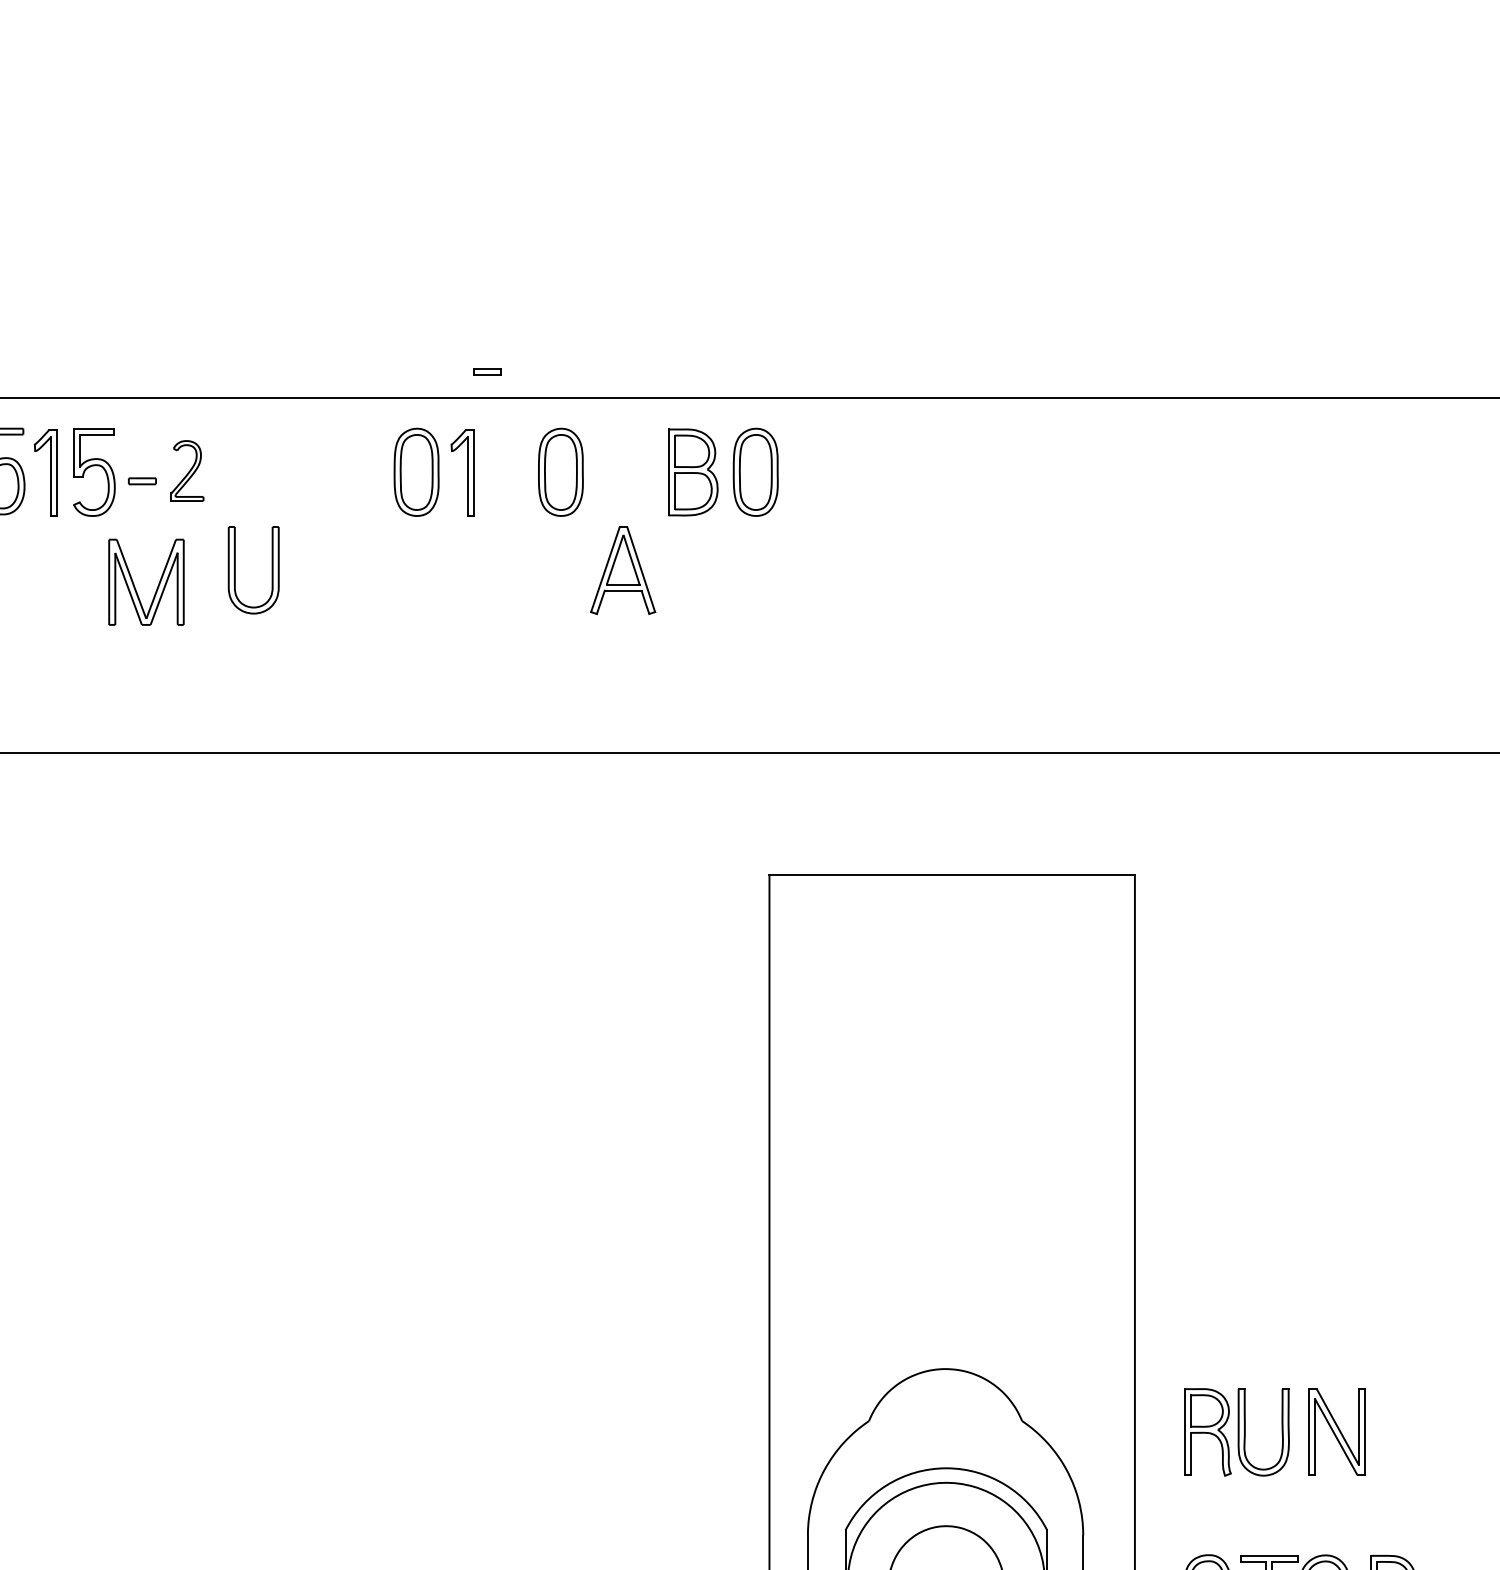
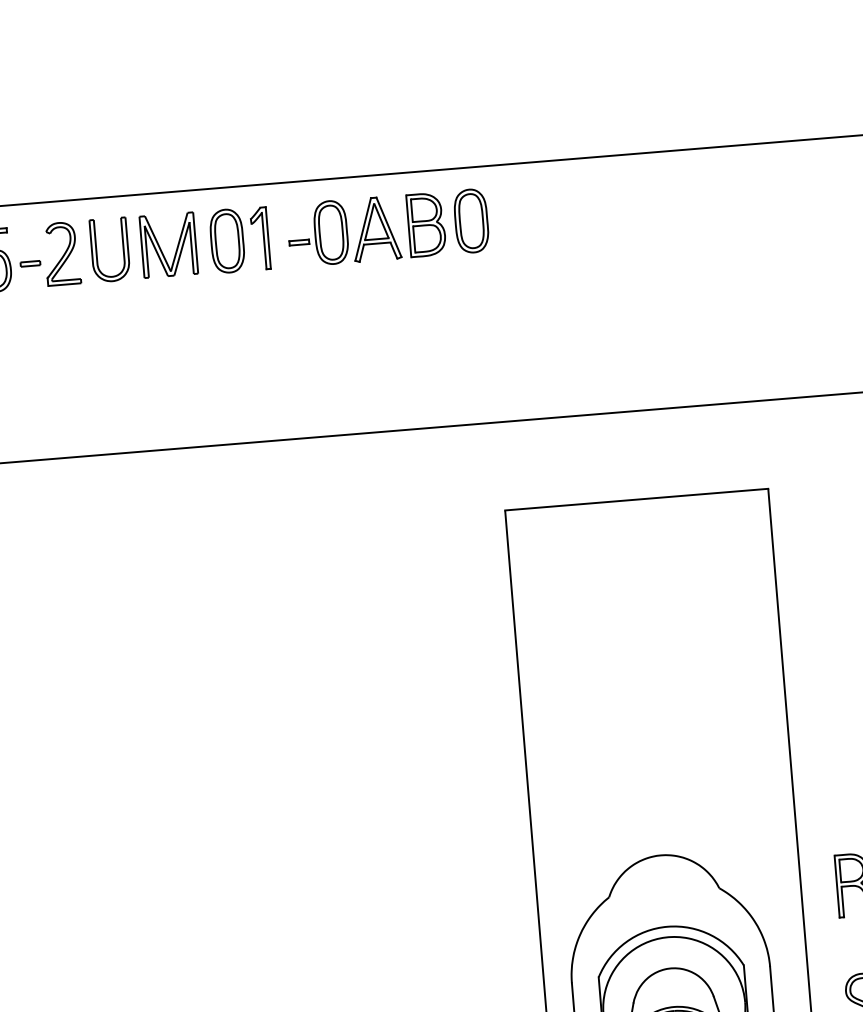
part: (487, 371) -> (299, 242), moved
part: (187, 470) -> (62, 253), size x1.43
part: (235, 570) -> (96, 251), moved
part: (623, 570) -> (376, 229), moved
part: (157, 585) -> (176, 246), moved

